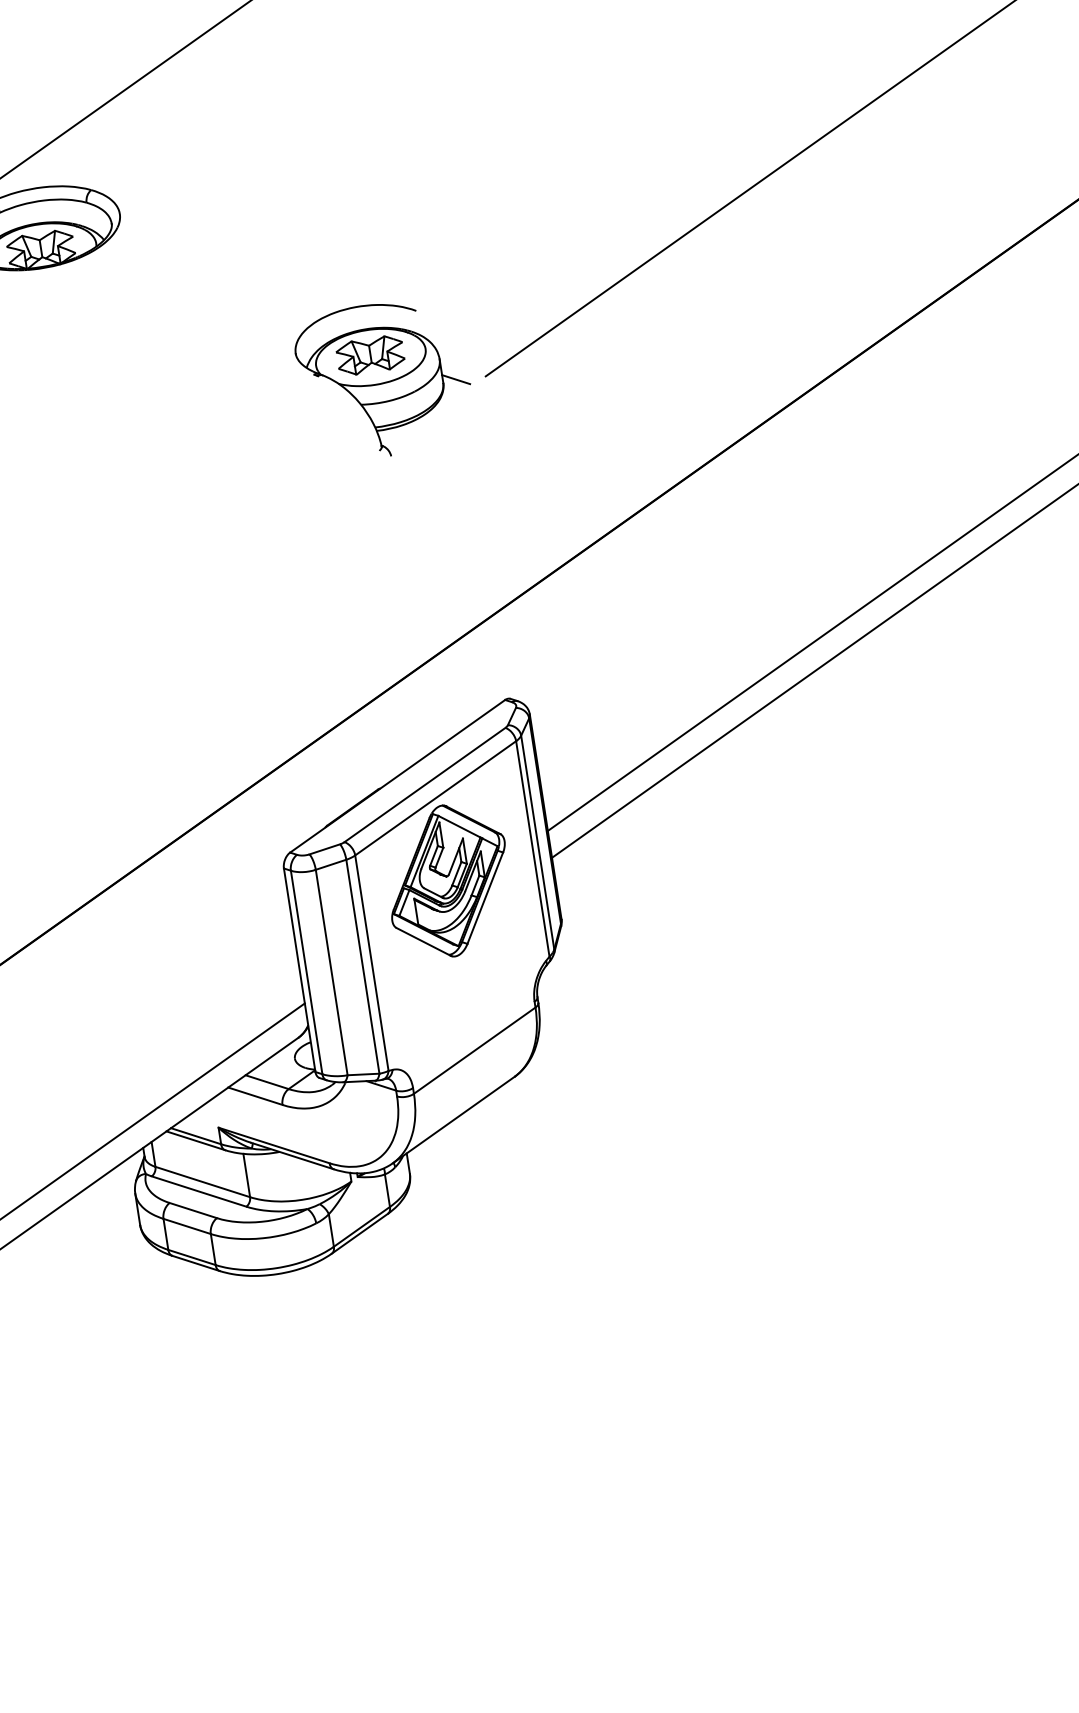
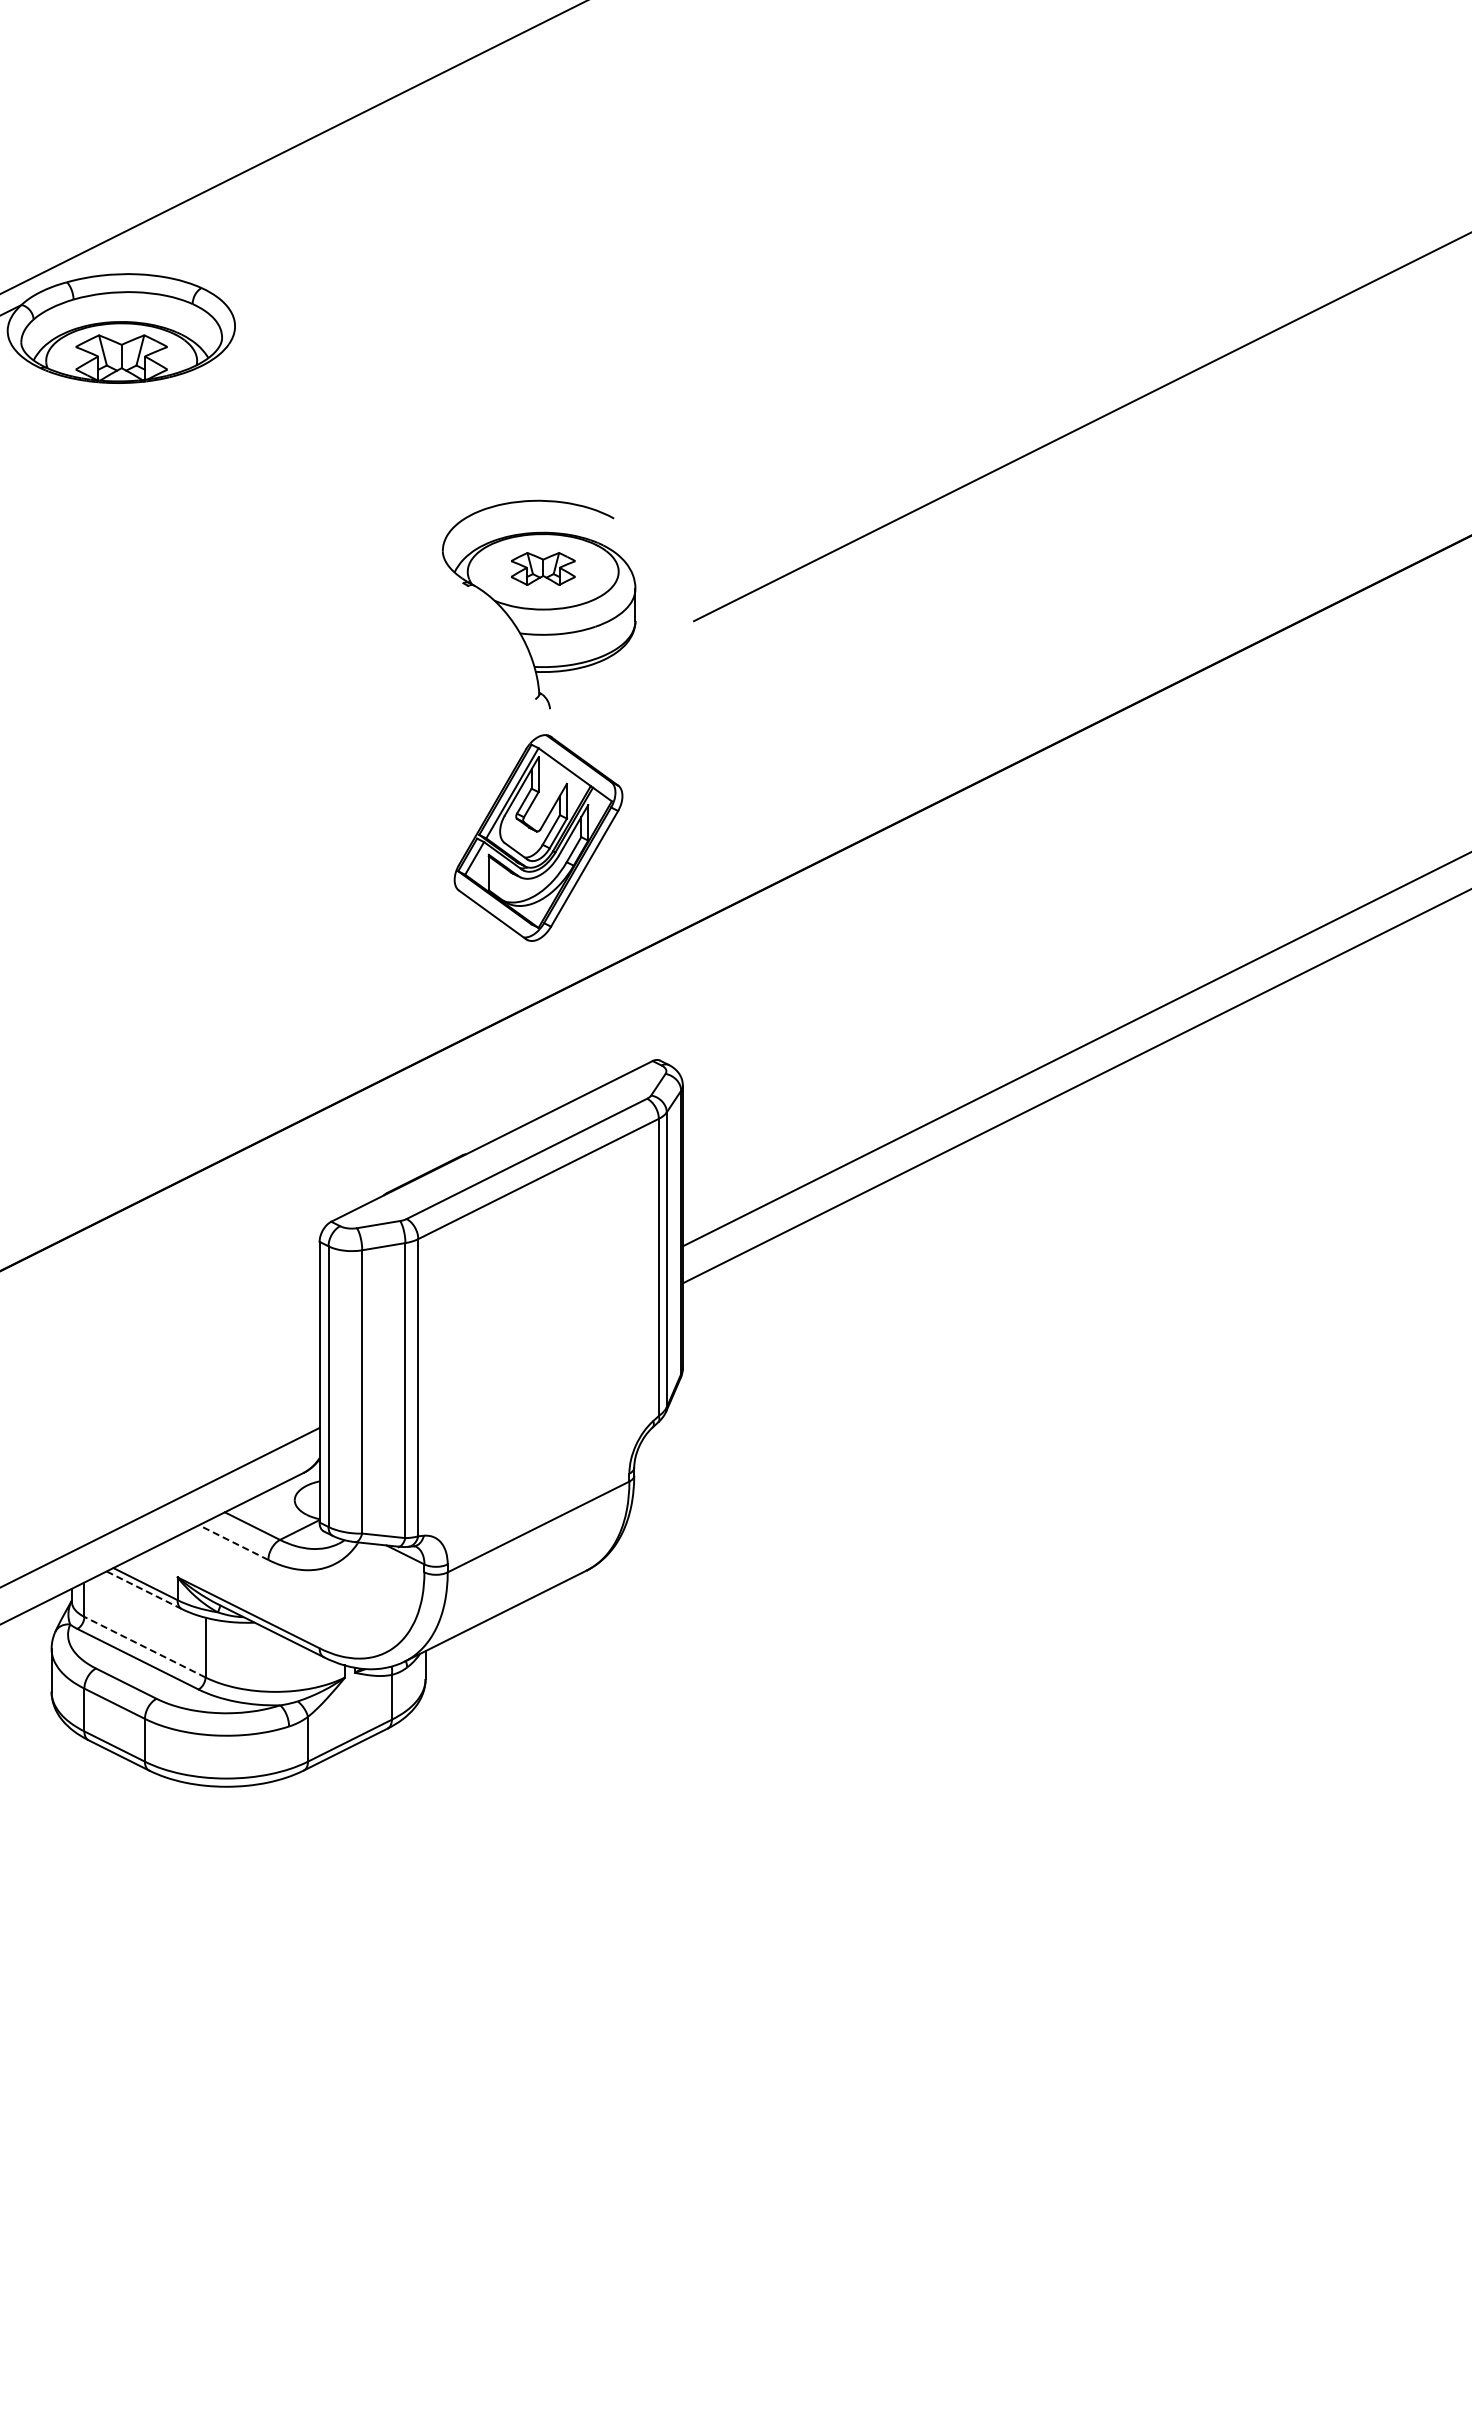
part: (370, 355) -> (543, 568), size x0.7
line: (456, 379) -> (653, 619), removed
part: (448, 880) -> (538, 837), moved
line: (255, 1096) -> (233, 1542), solid -> dashed
line: (195, 1141) -> (143, 1590), solid -> dashed
line: (202, 1182) -> (144, 1647), solid -> dashed

